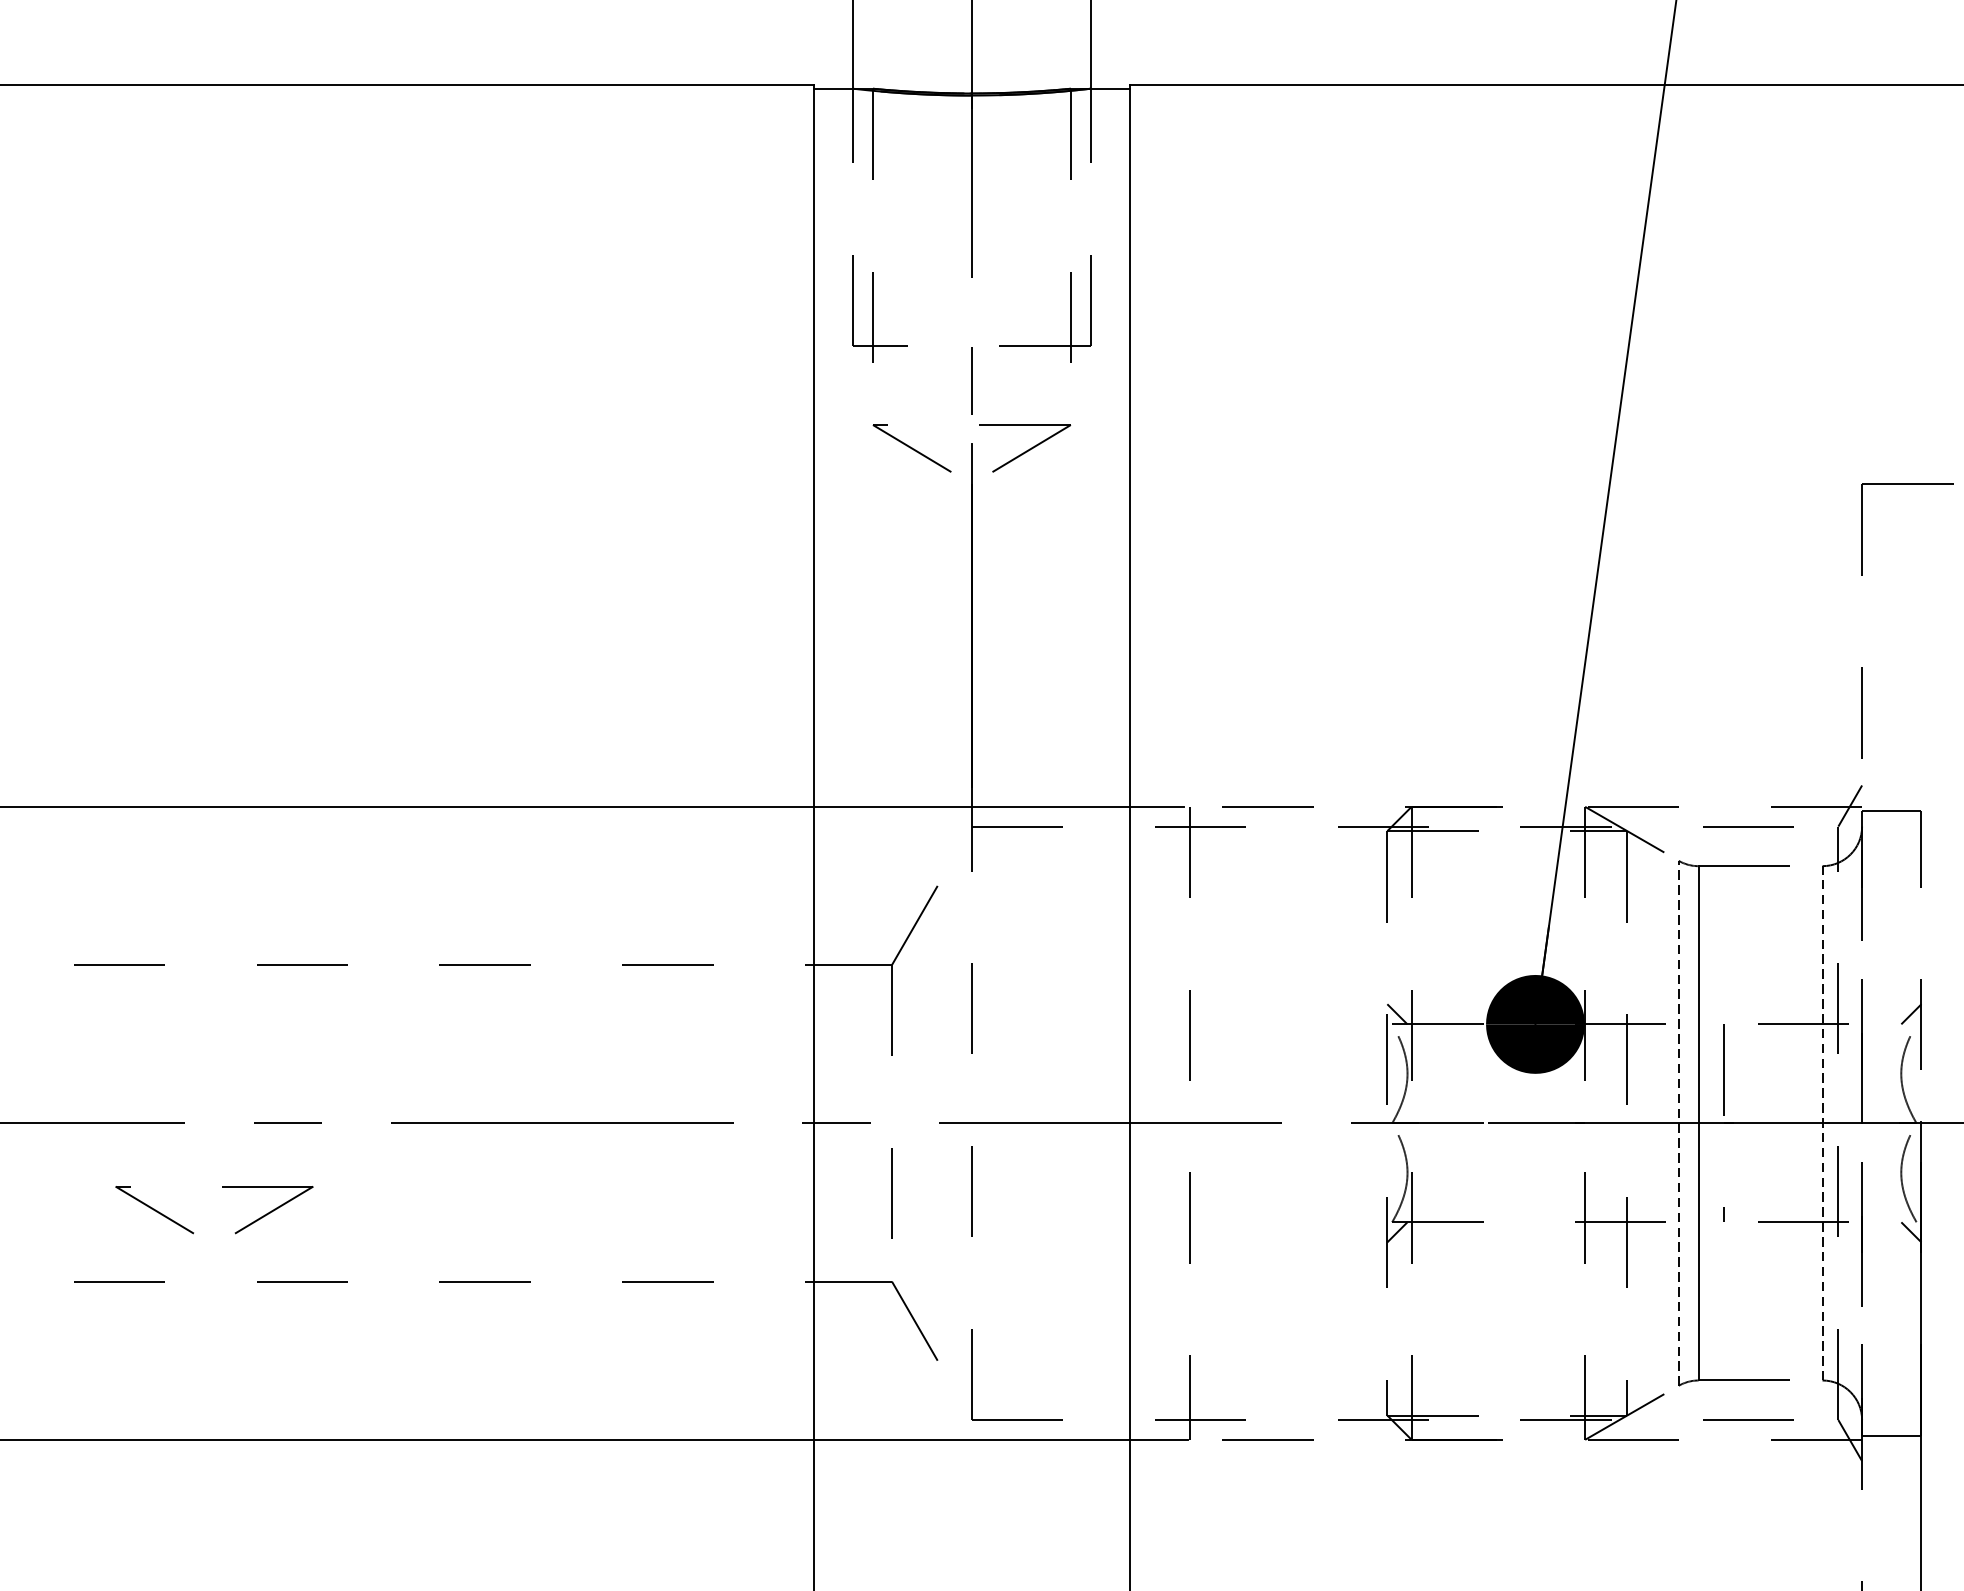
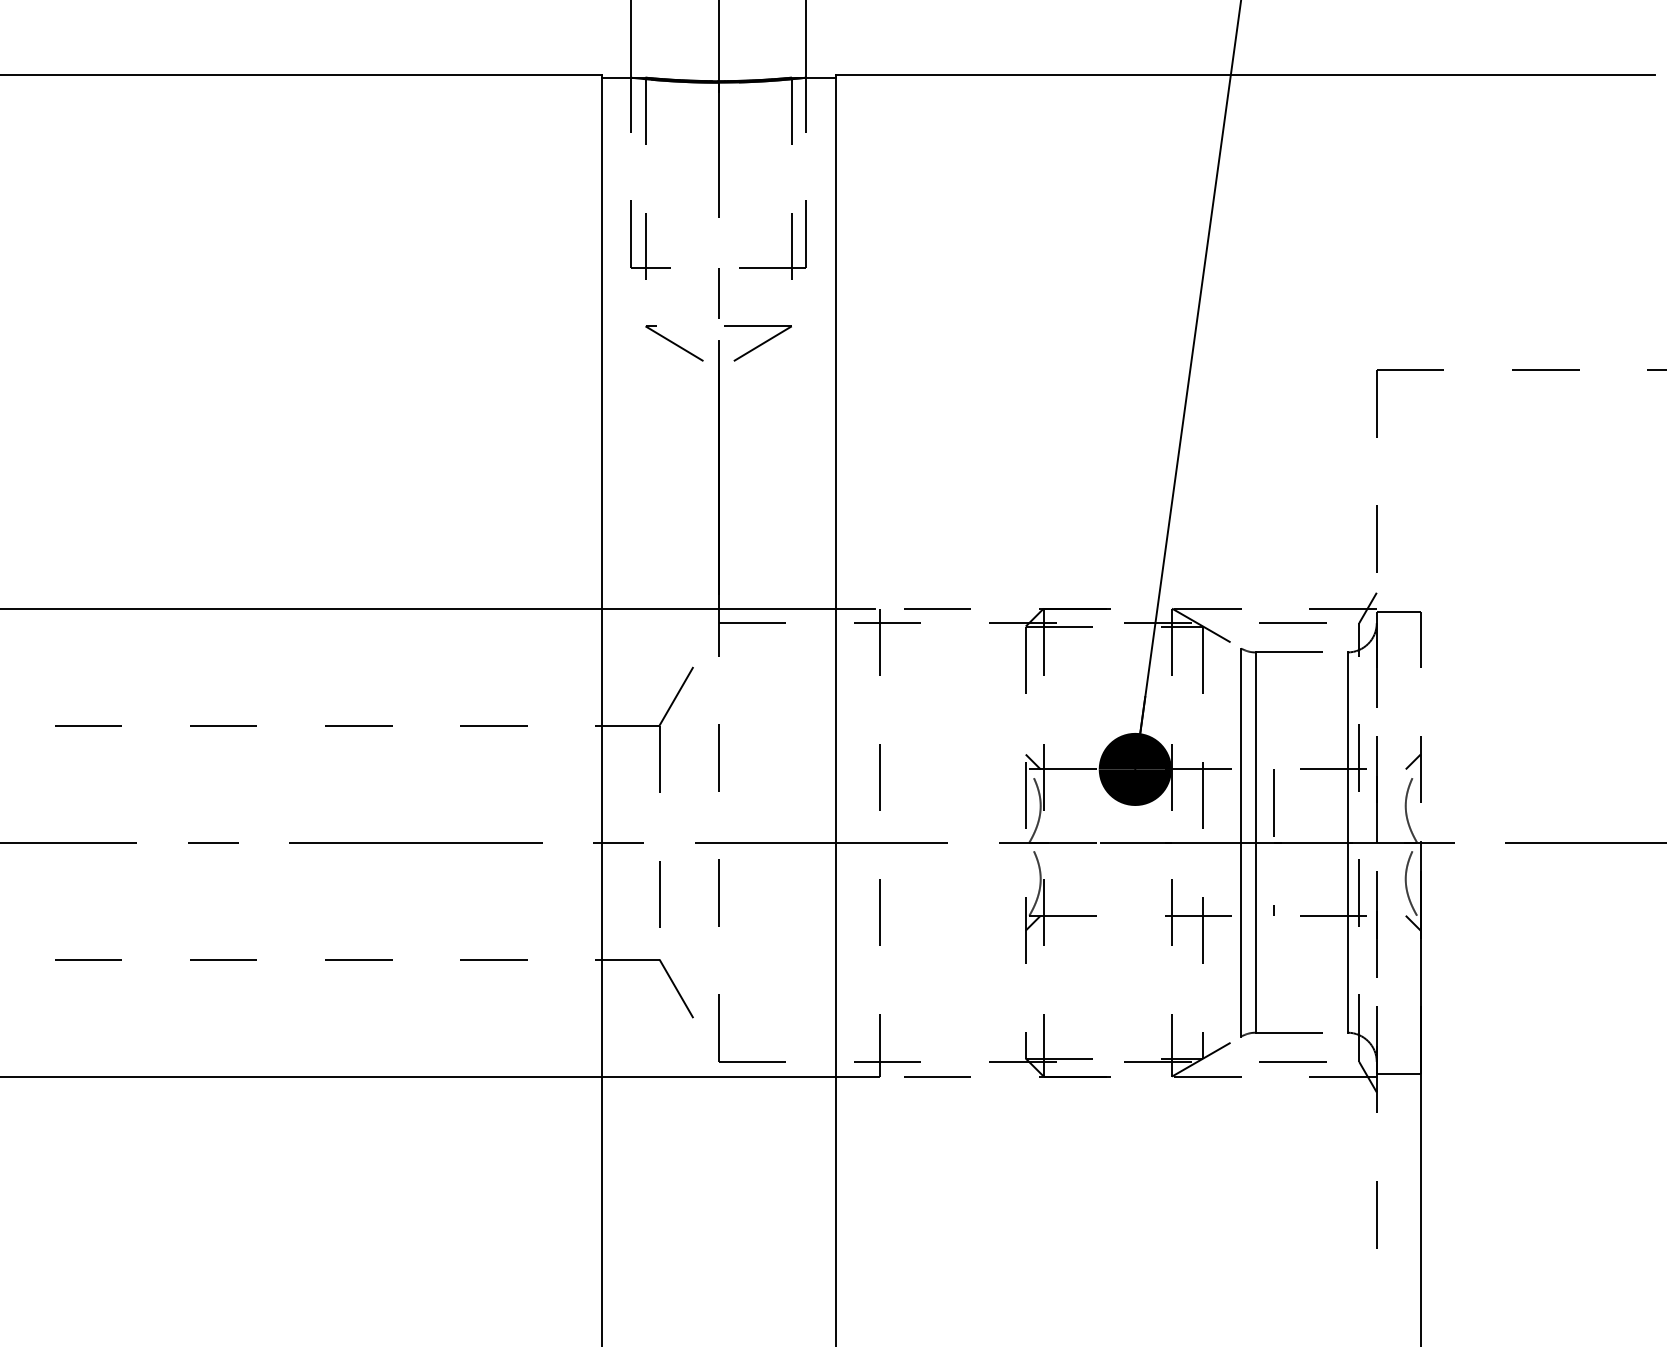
line: (1679, 1123) -> (1241, 842), dashed -> solid
line: (1822, 1123) -> (1347, 842), dashed -> solid
part: (222, 1186) -> (164, 889), removed

